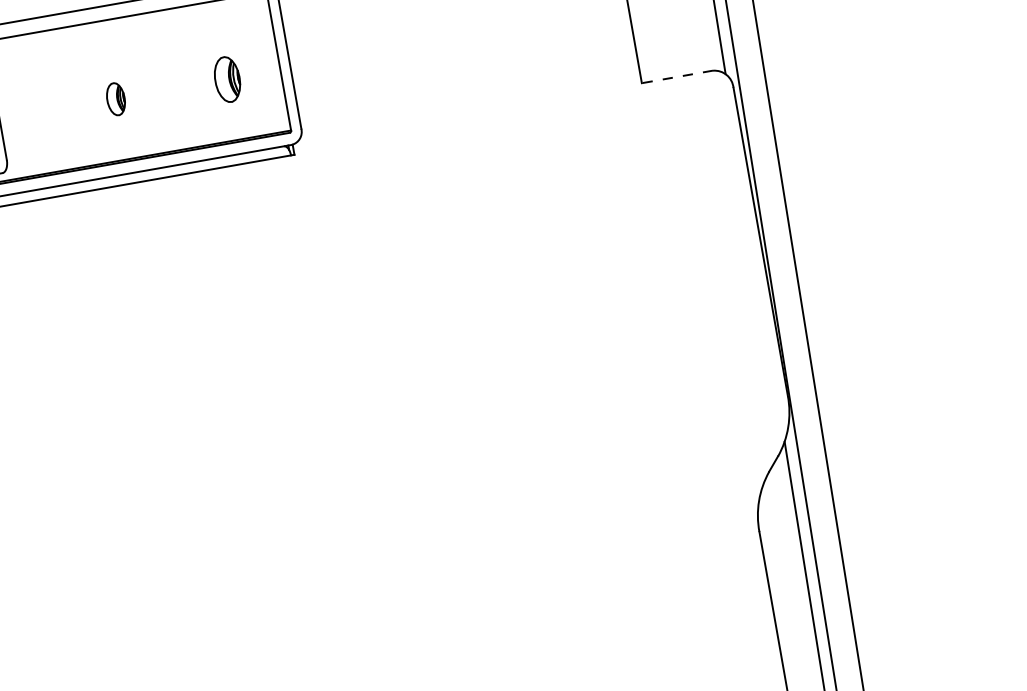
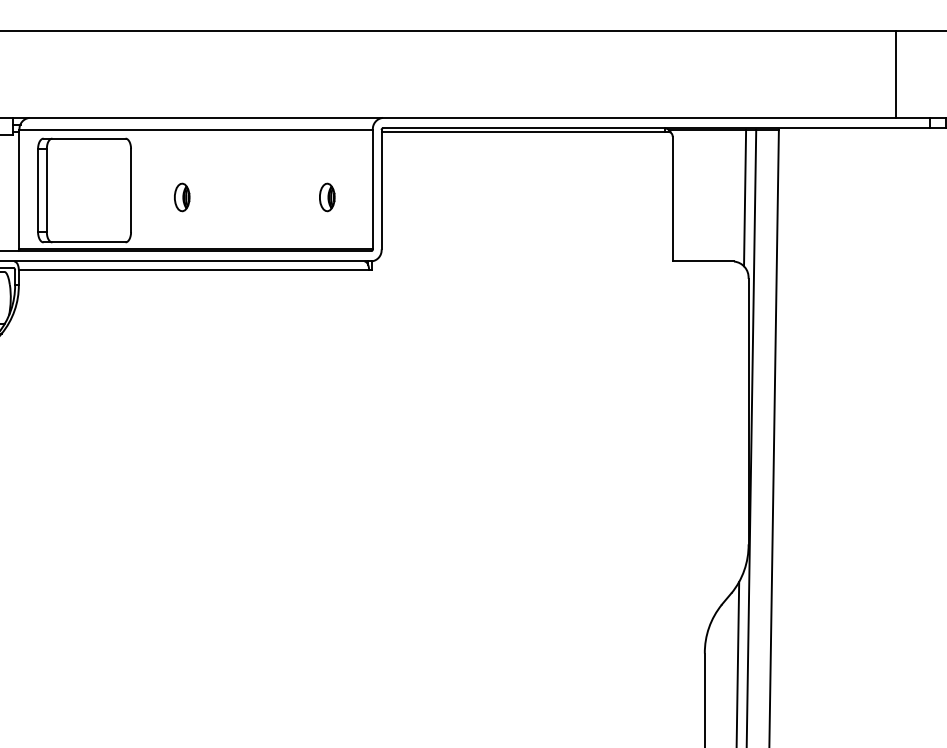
line: (677, 76) -> (703, 261), dashed -> solid
part: (227, 79) -> (327, 197), size x0.71
part: (116, 99) -> (182, 197), moved

